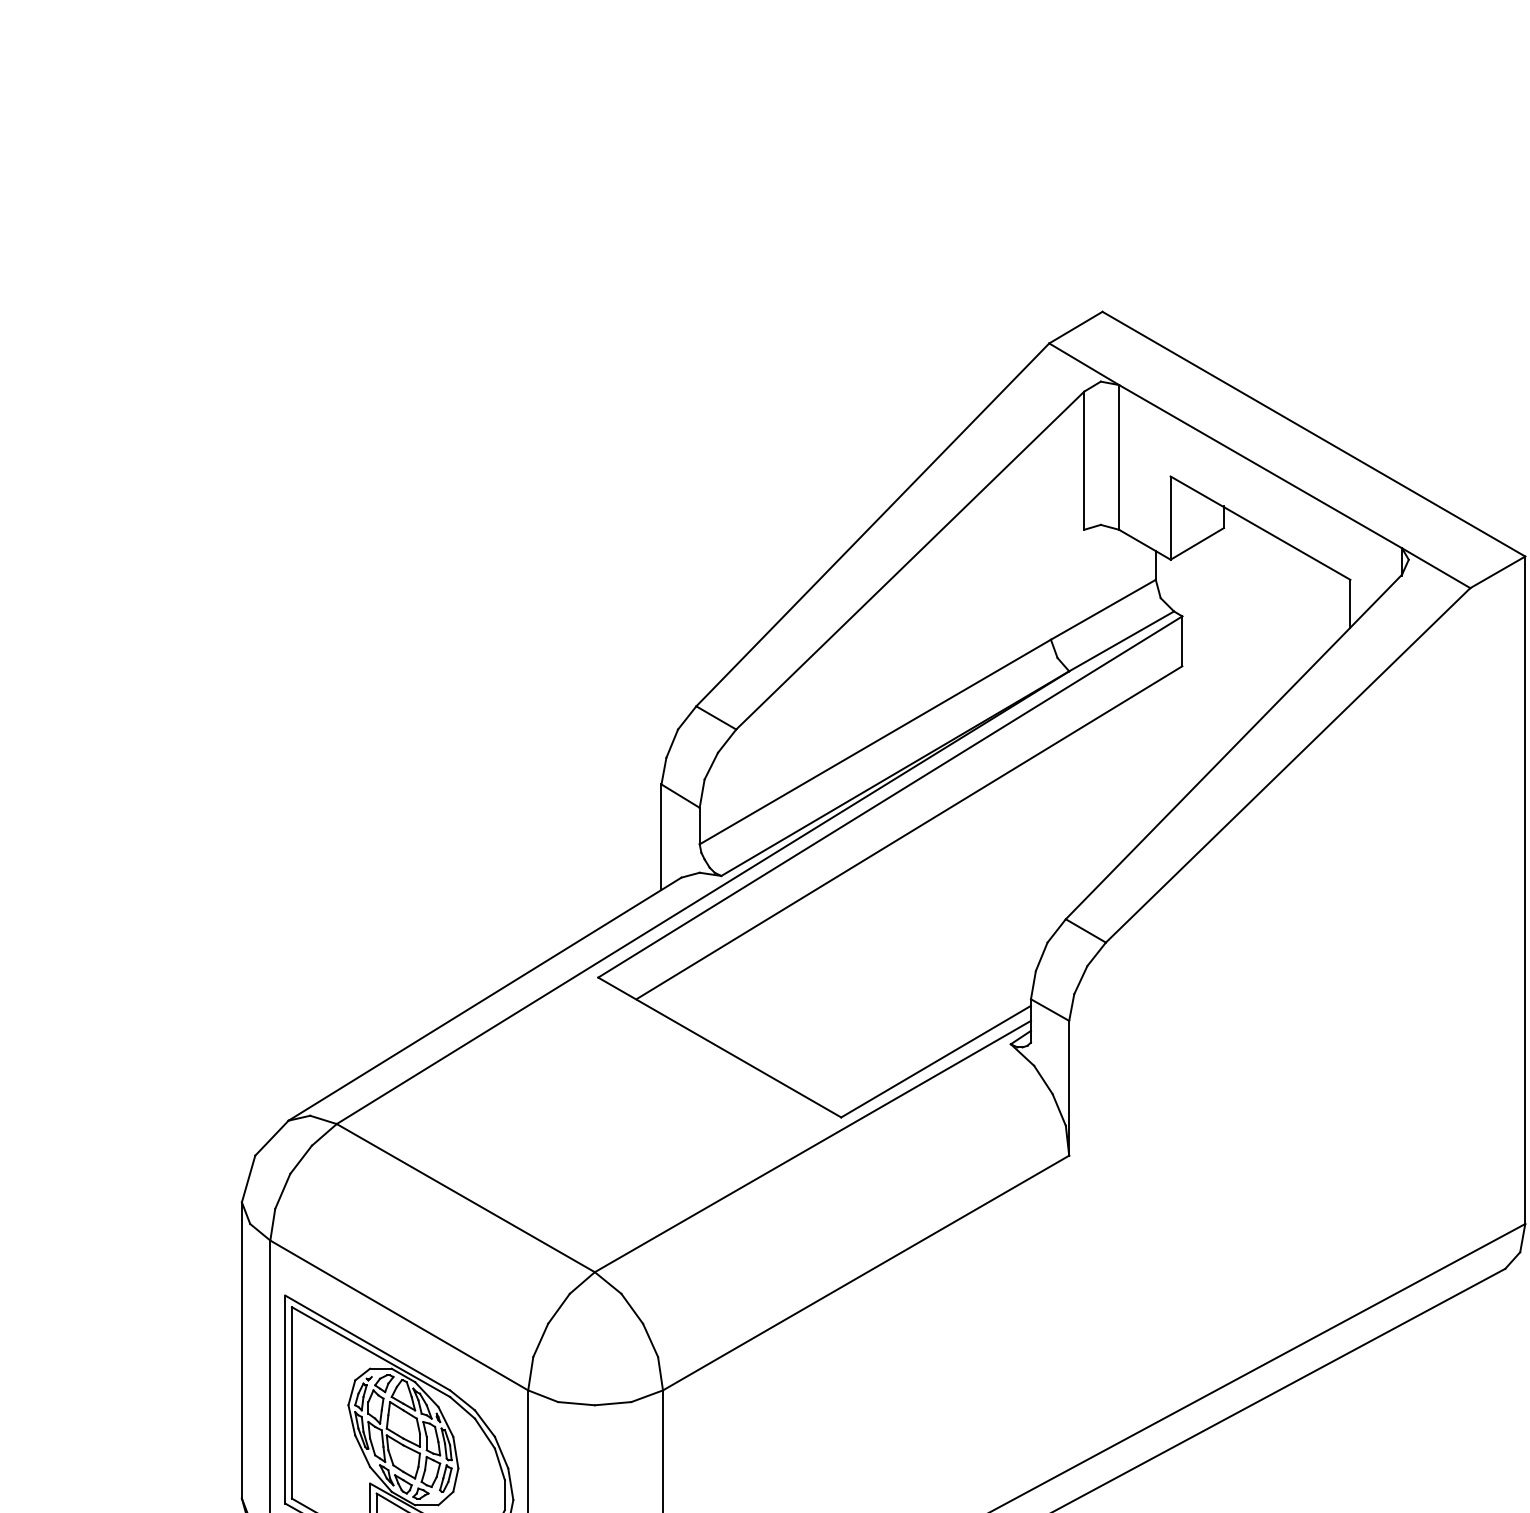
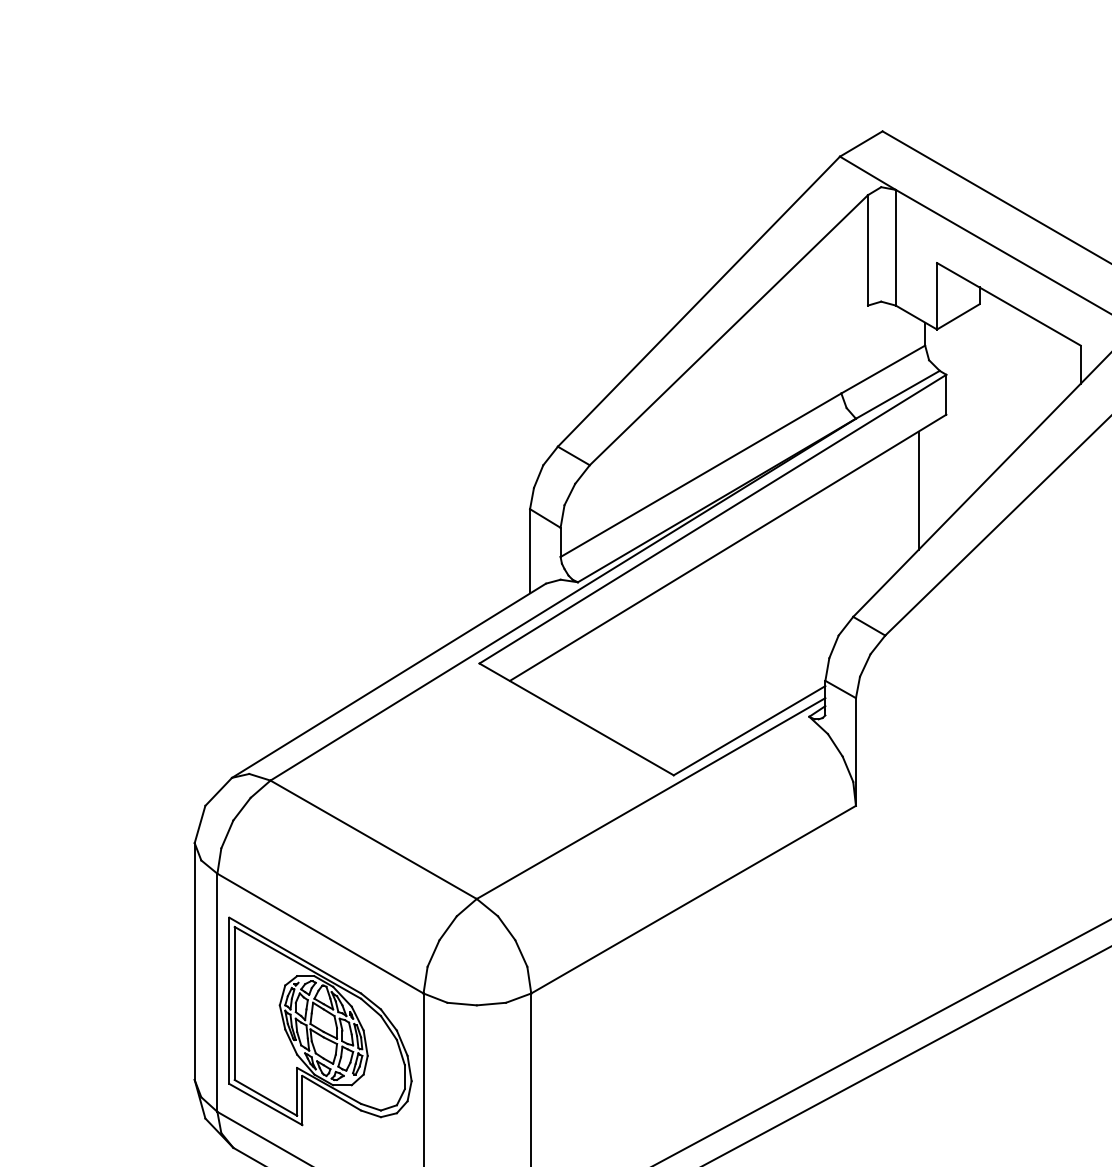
line: (1147, 762) -> (918, 491), added

